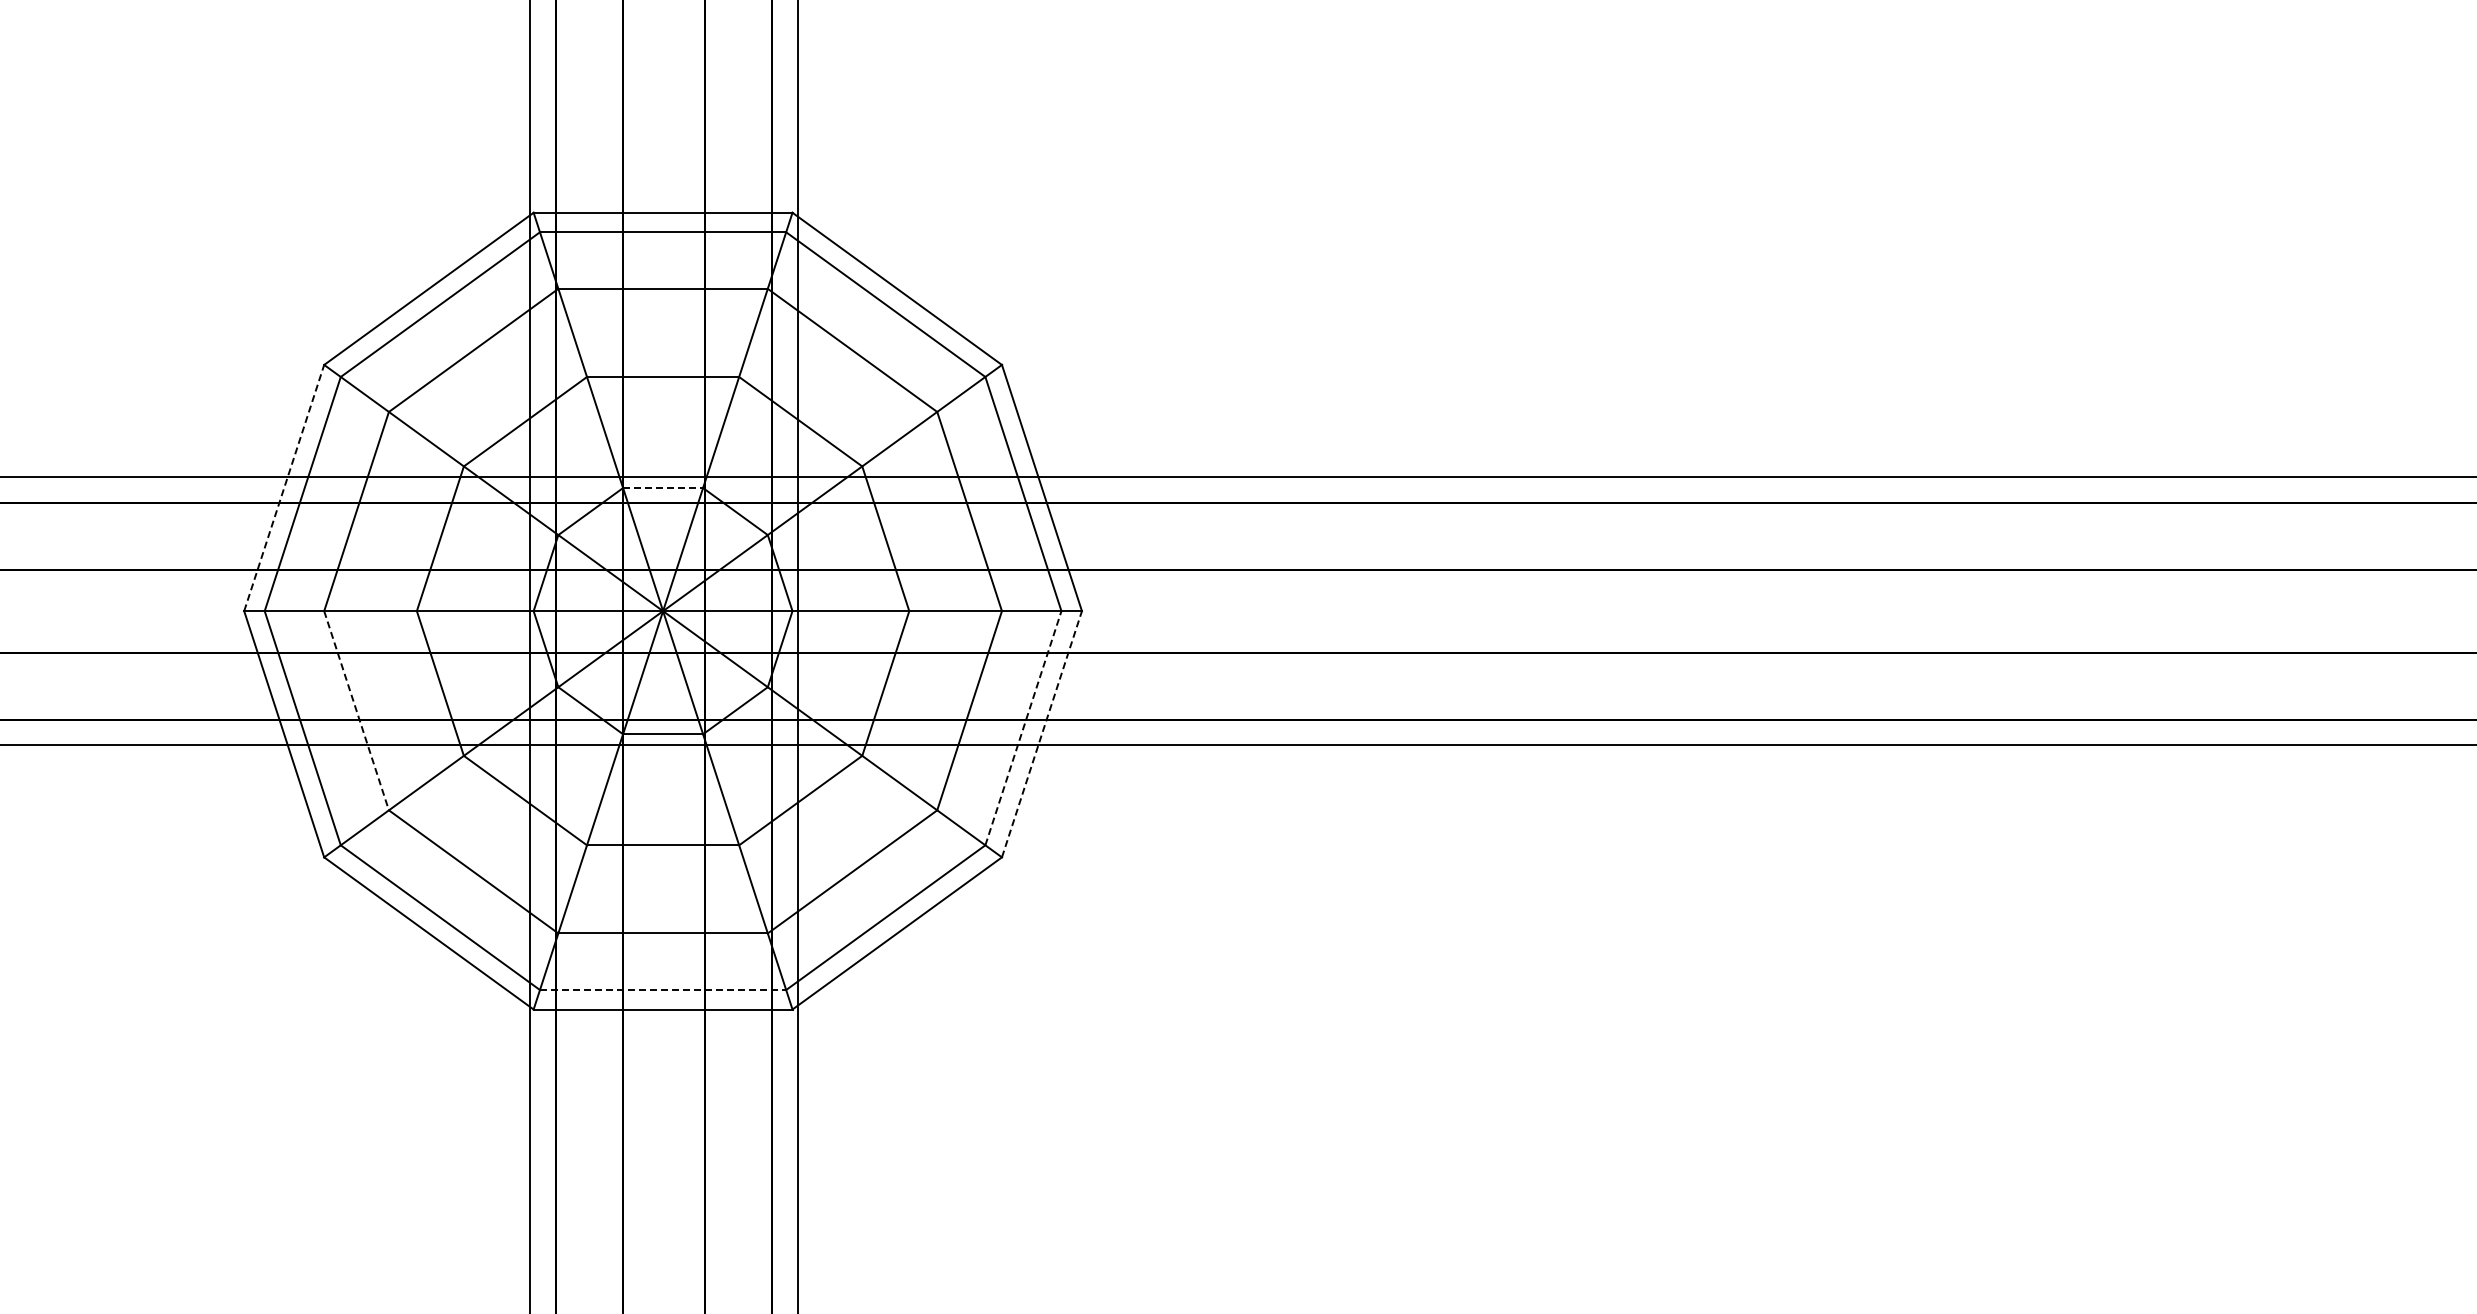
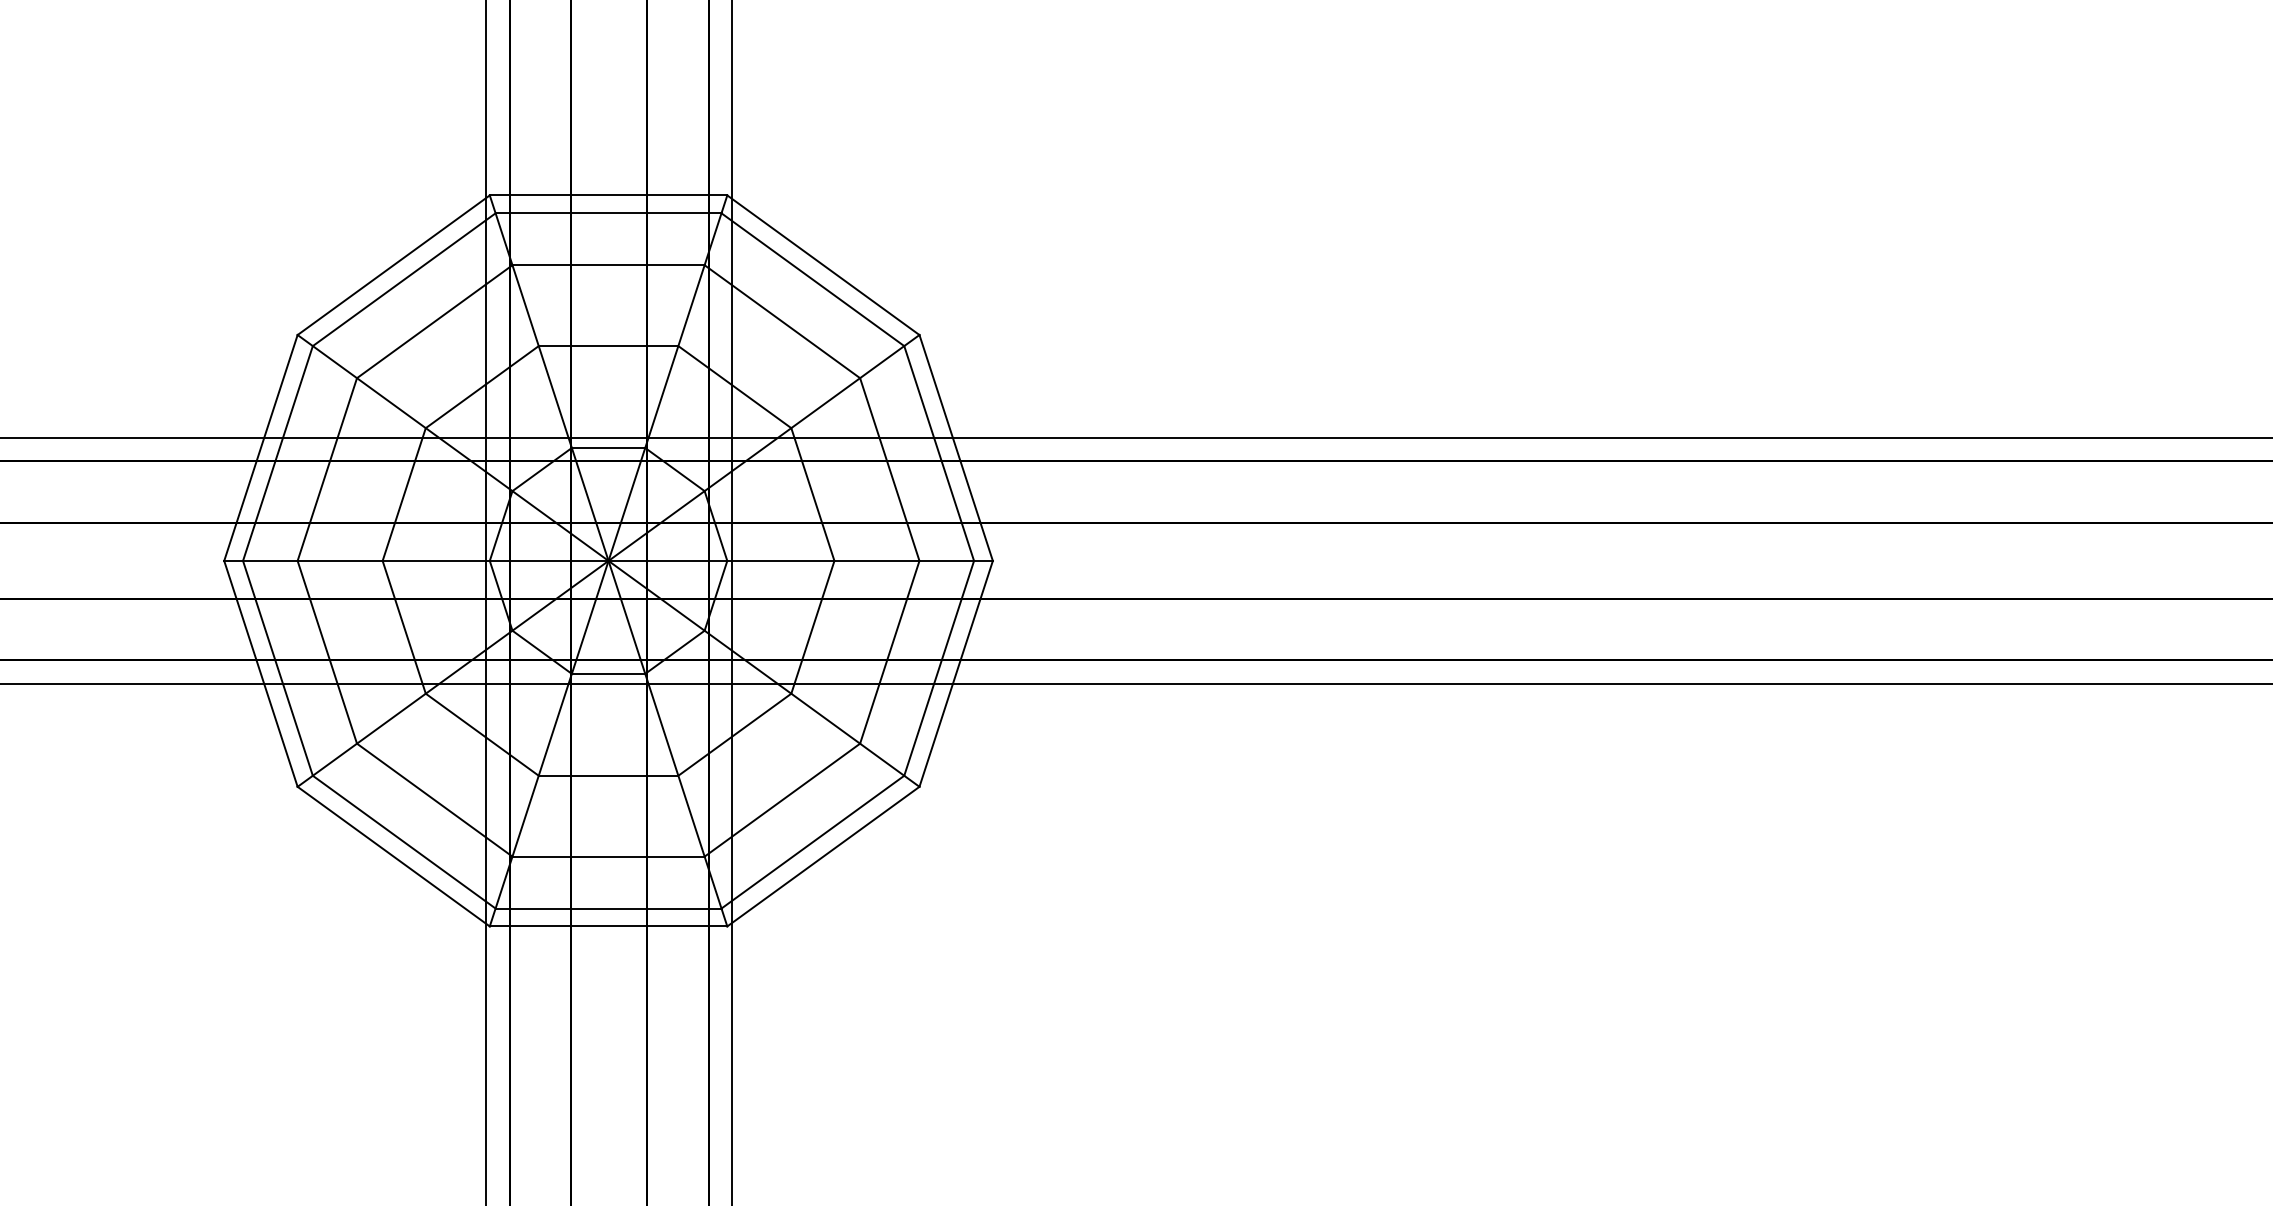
line: (284, 487) -> (261, 447), dashed -> solid
line: (663, 488) -> (608, 448), dashed -> solid
line: (356, 710) -> (327, 652), dashed -> solid
line: (1023, 727) -> (939, 667), dashed -> solid
line: (1042, 733) -> (956, 673), dashed -> solid
line: (663, 990) -> (608, 908), dashed -> solid

